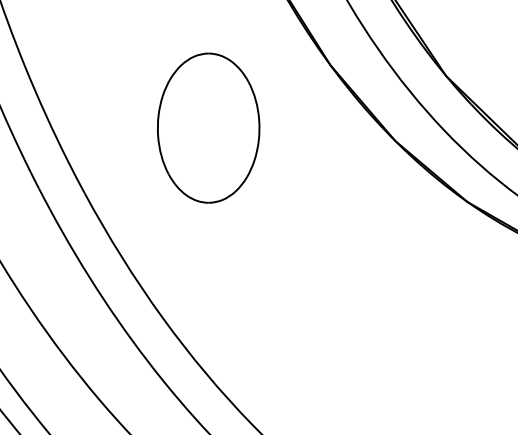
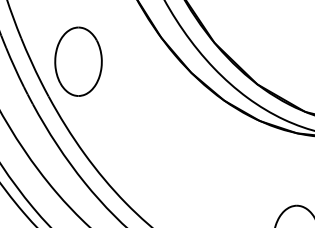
part: (208, 127) -> (78, 61), moved

